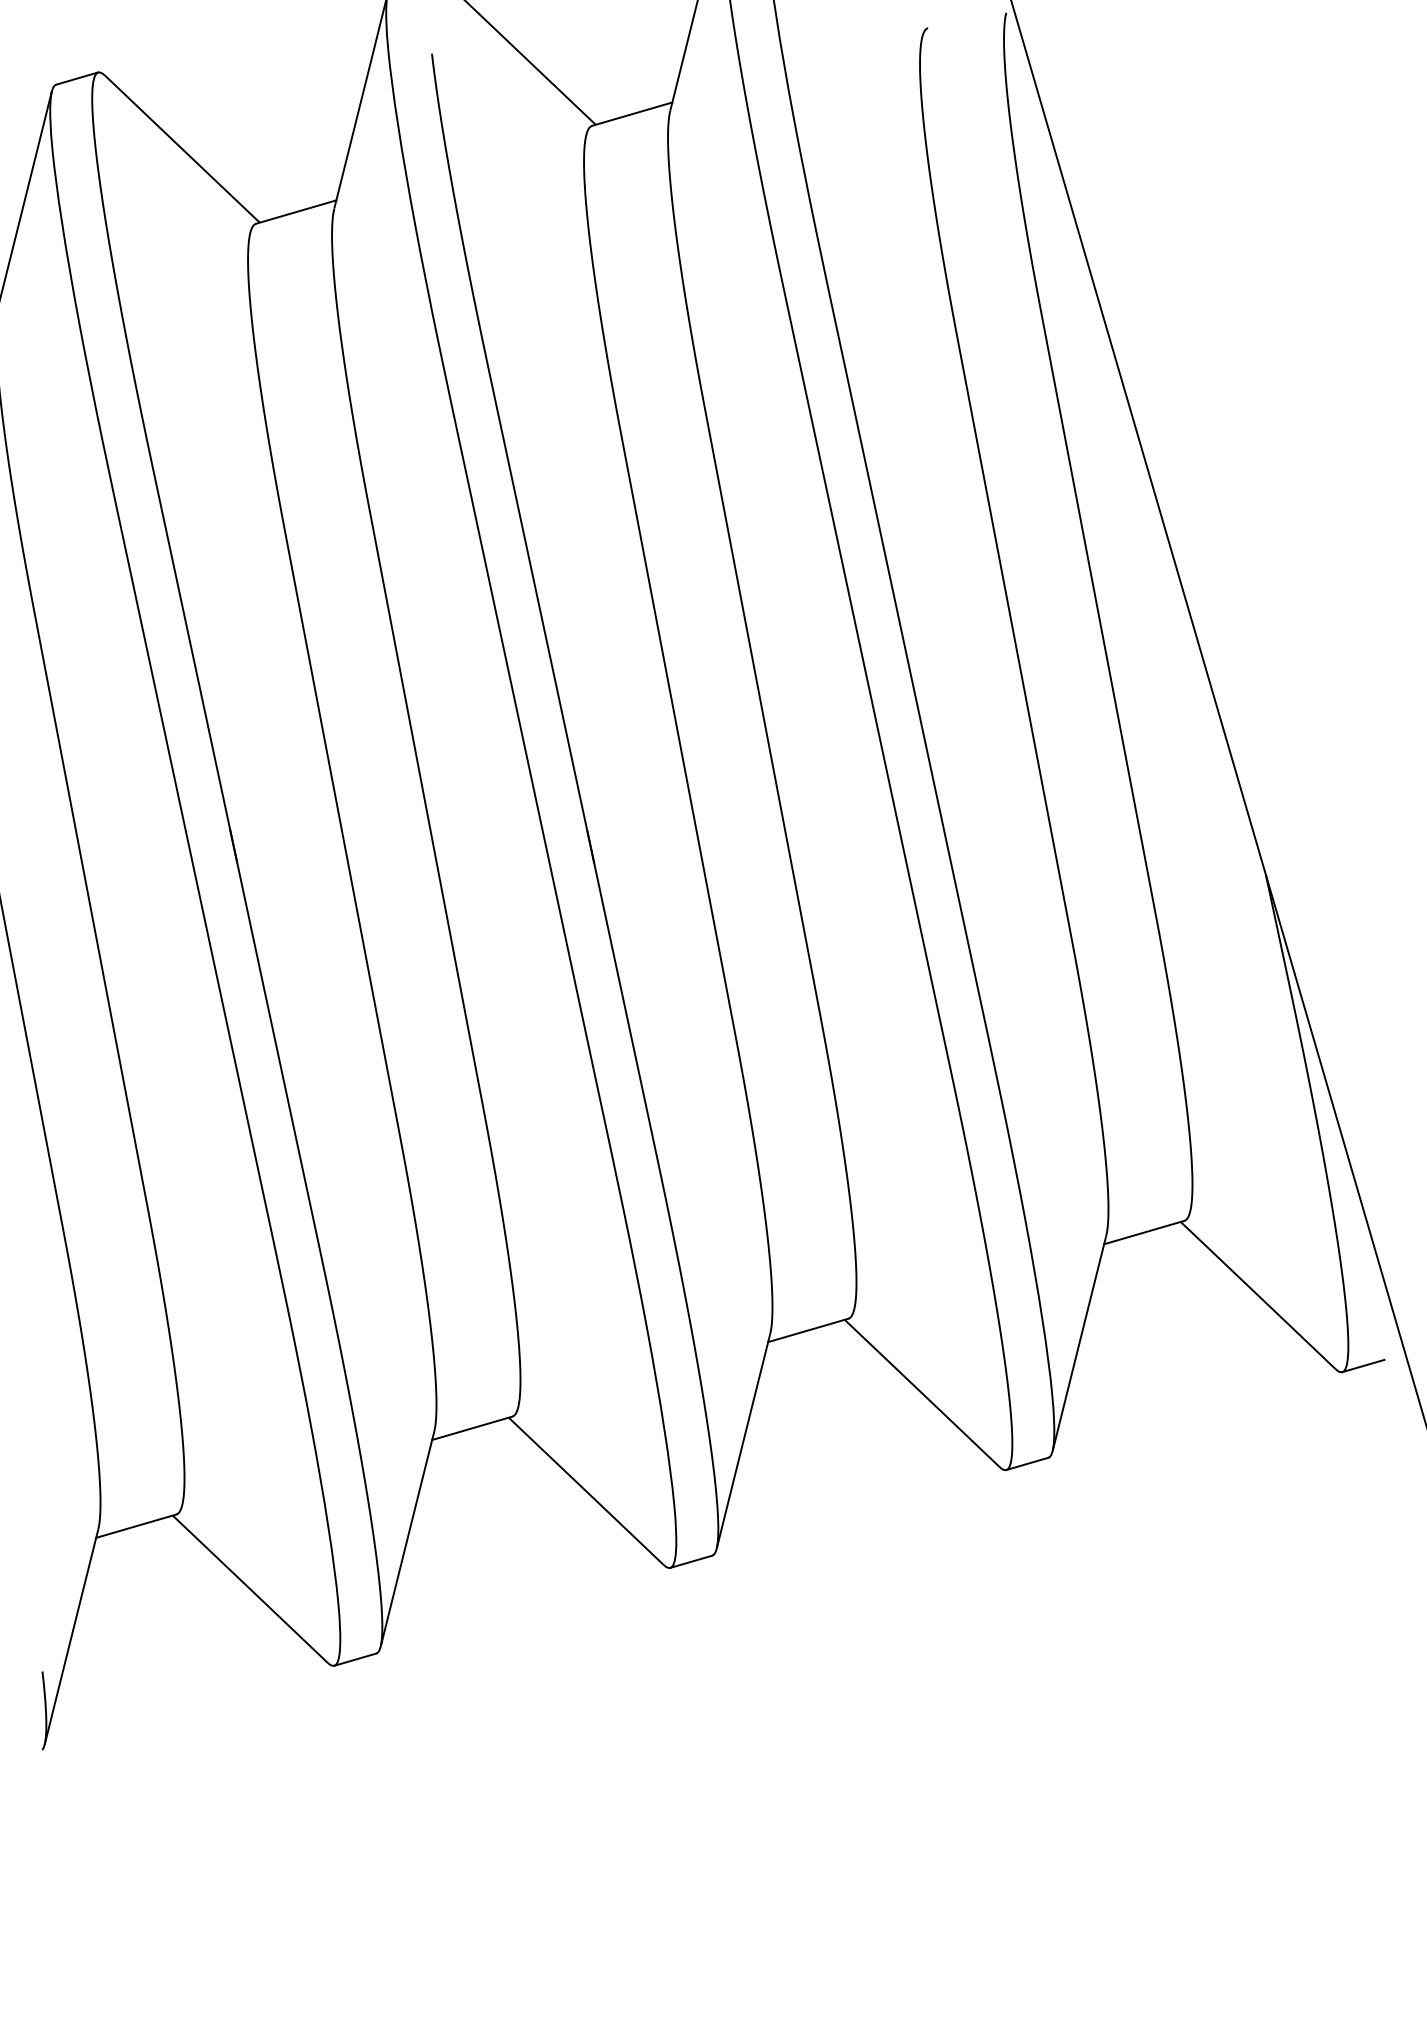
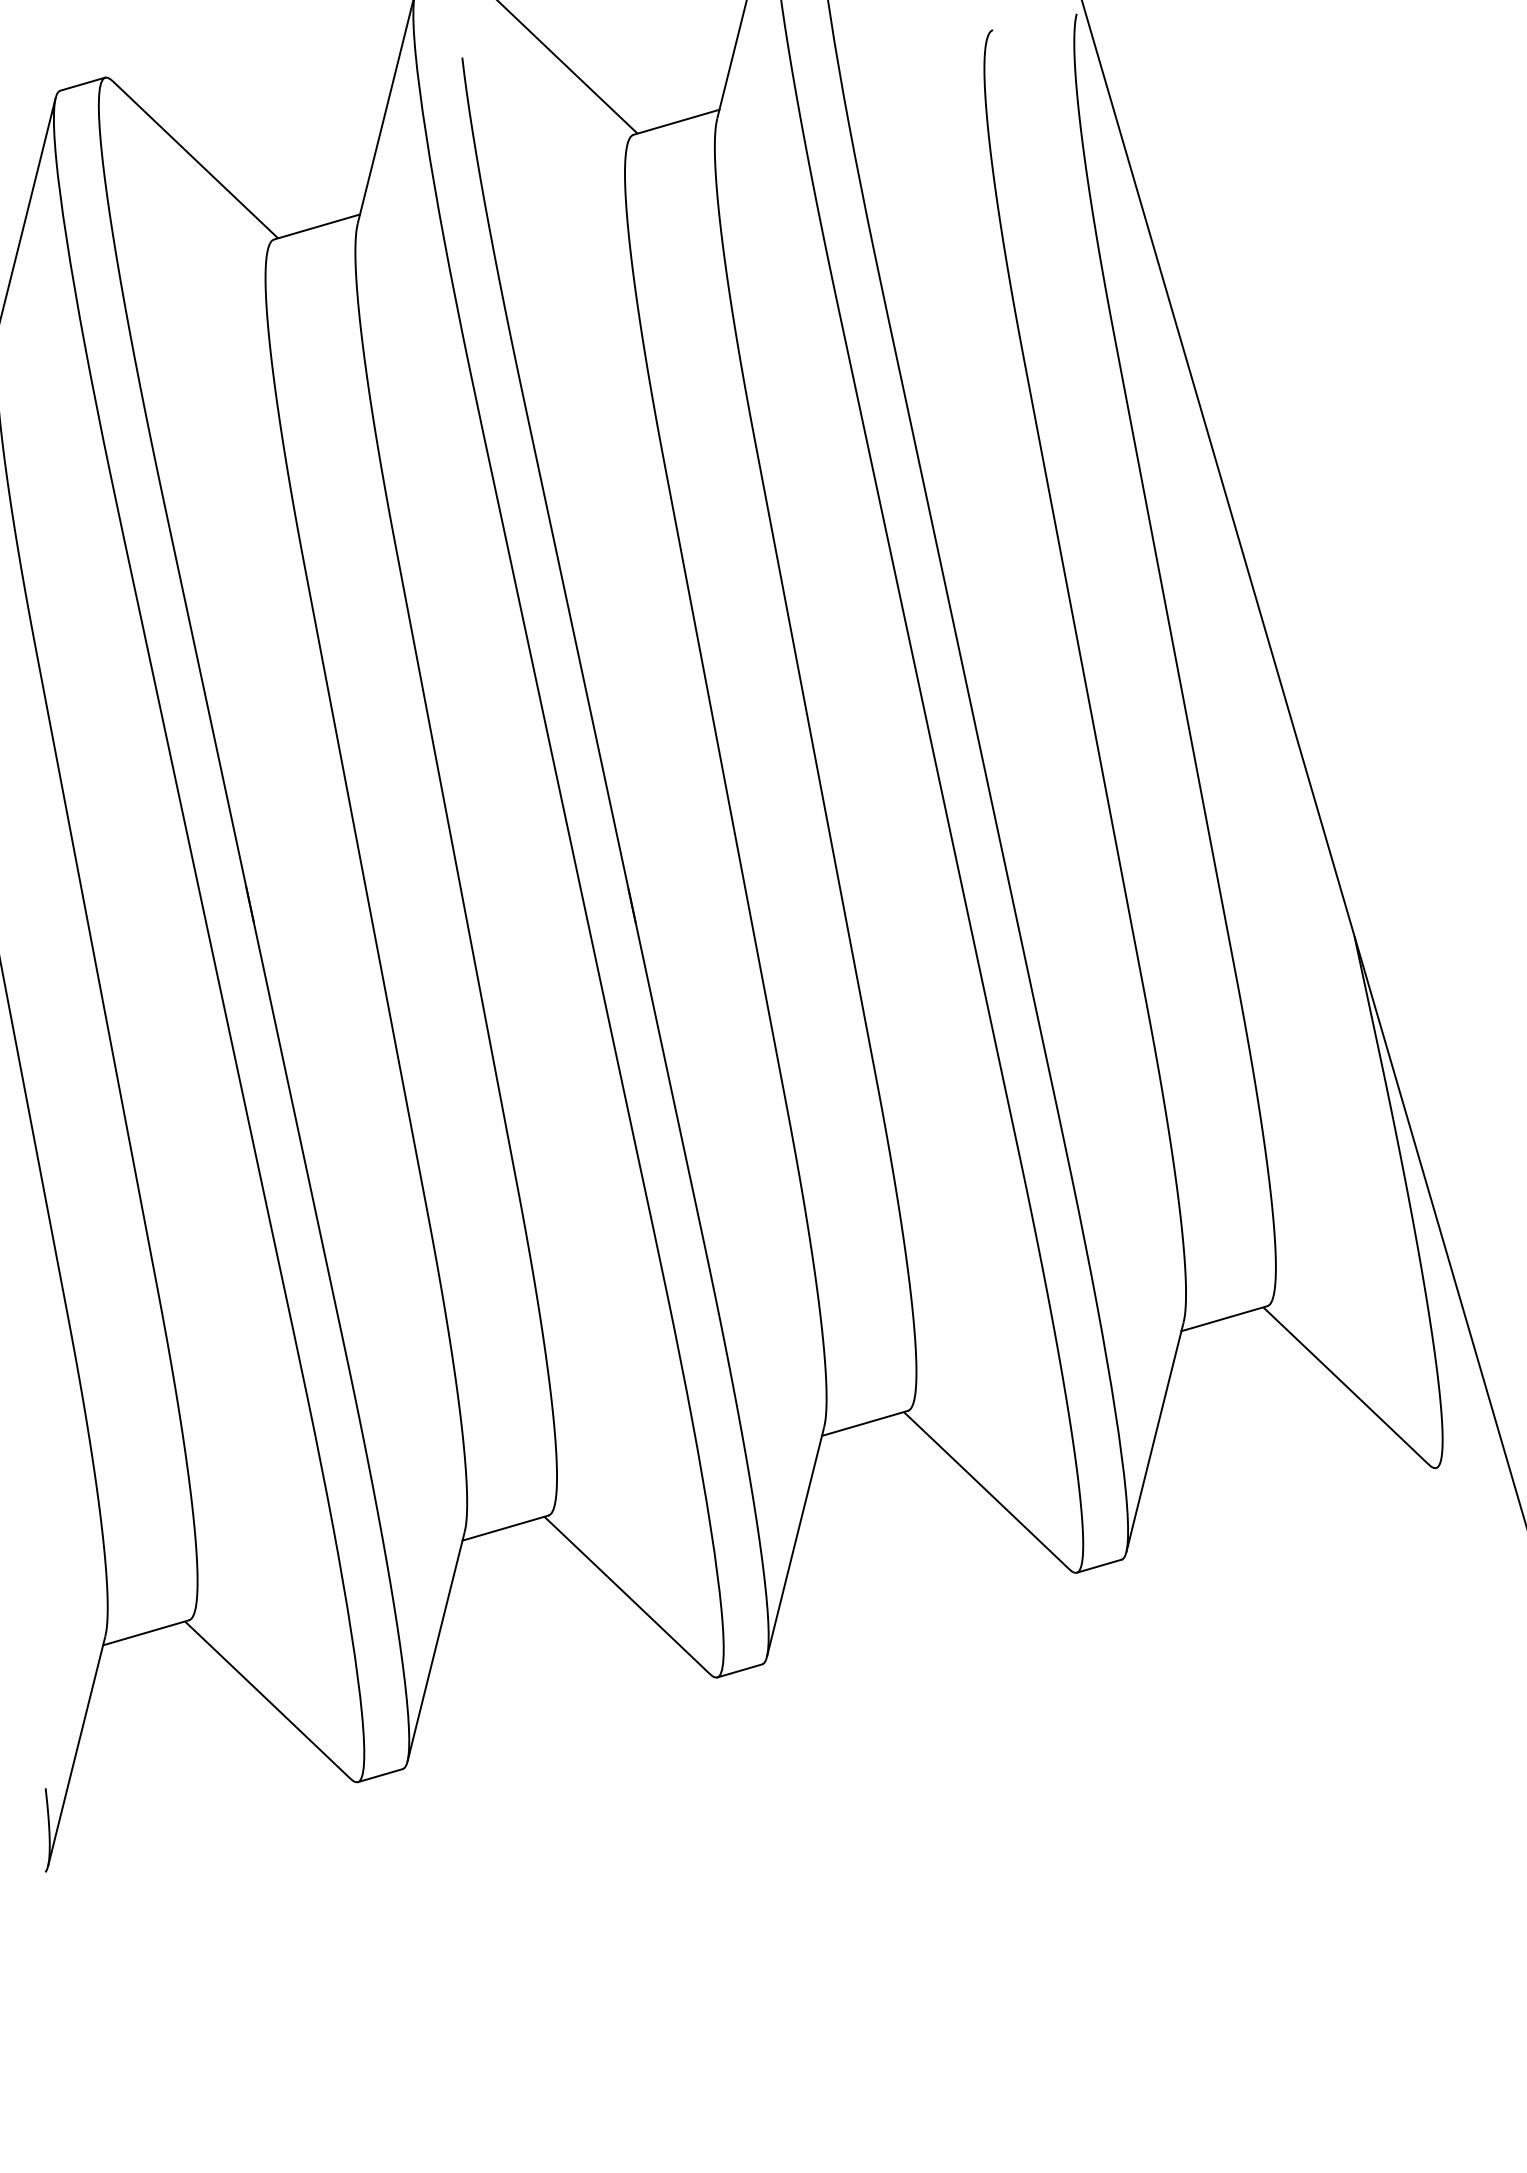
line: (1363, 1365) -> (1458, 1460), removed

